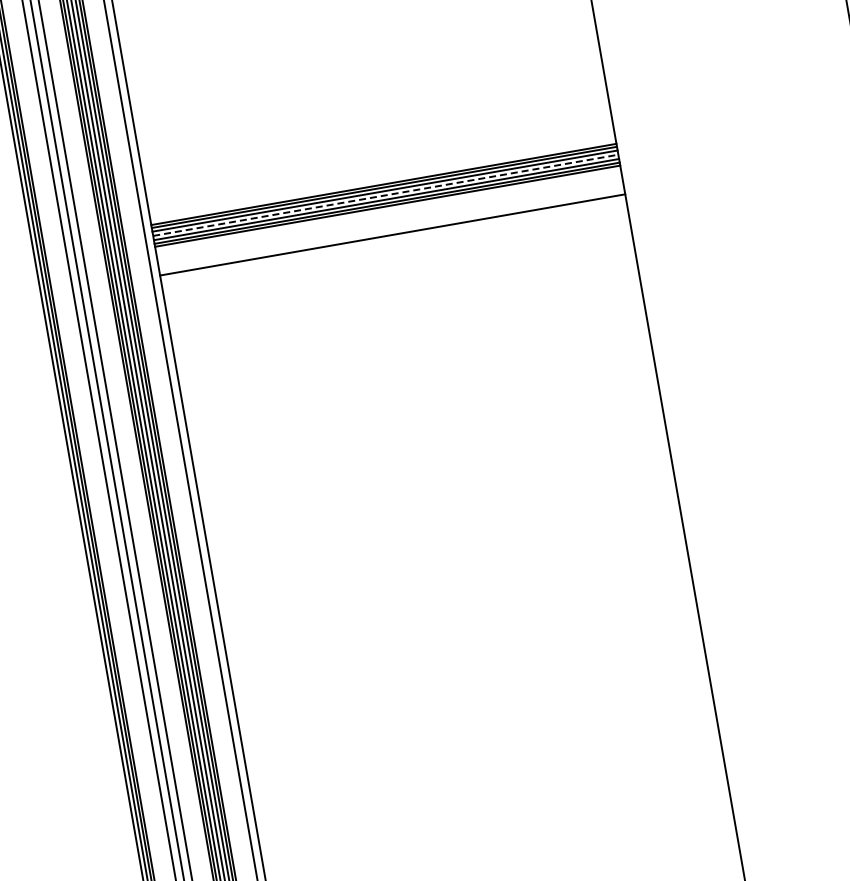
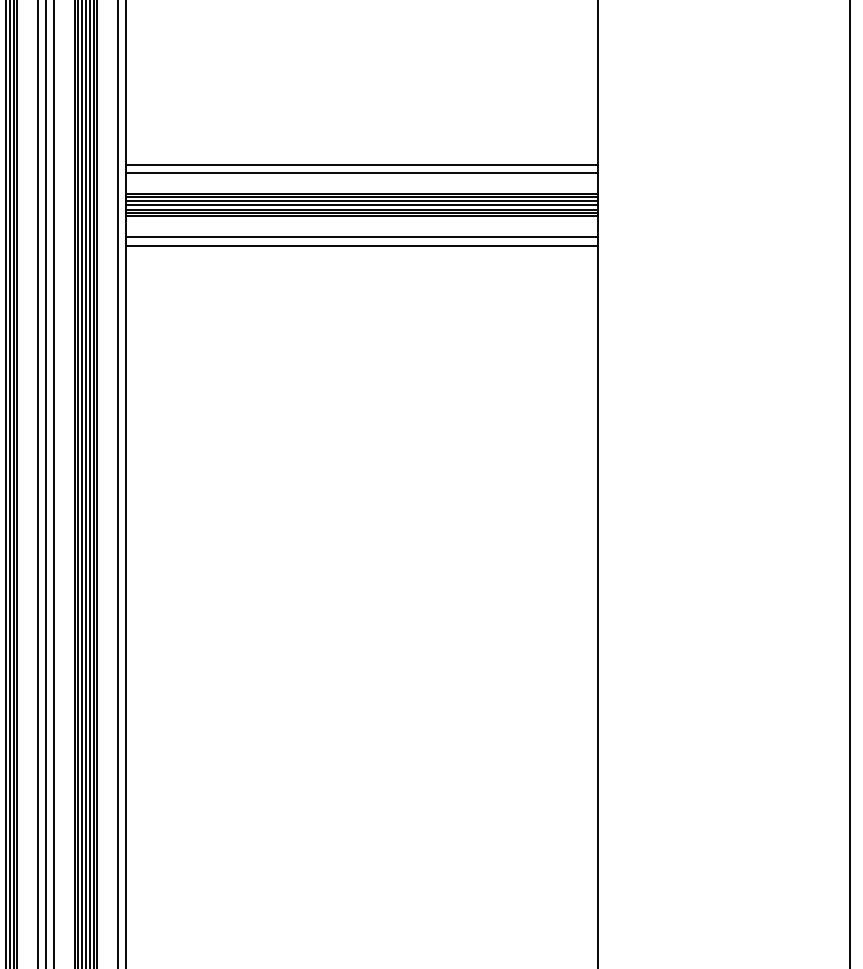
line: (379, 156) -> (362, 165), added
line: (380, 163) -> (362, 173), added
line: (385, 195) -> (362, 205), dashed -> solid
line: (391, 227) -> (362, 237), added

